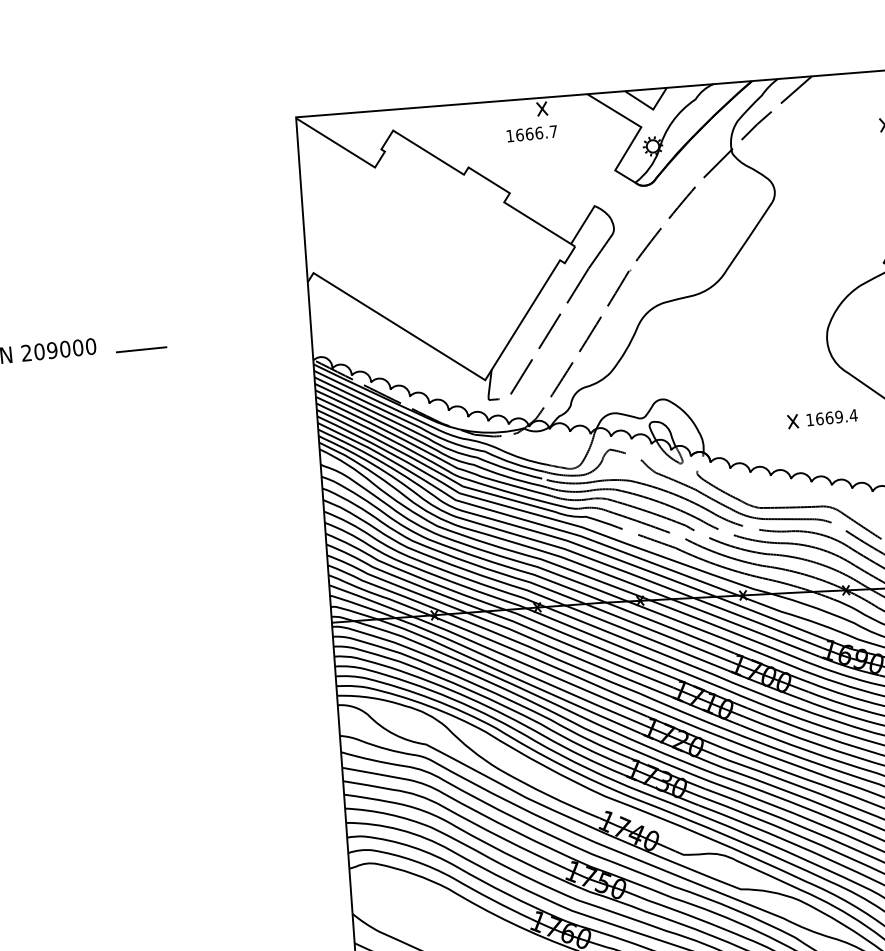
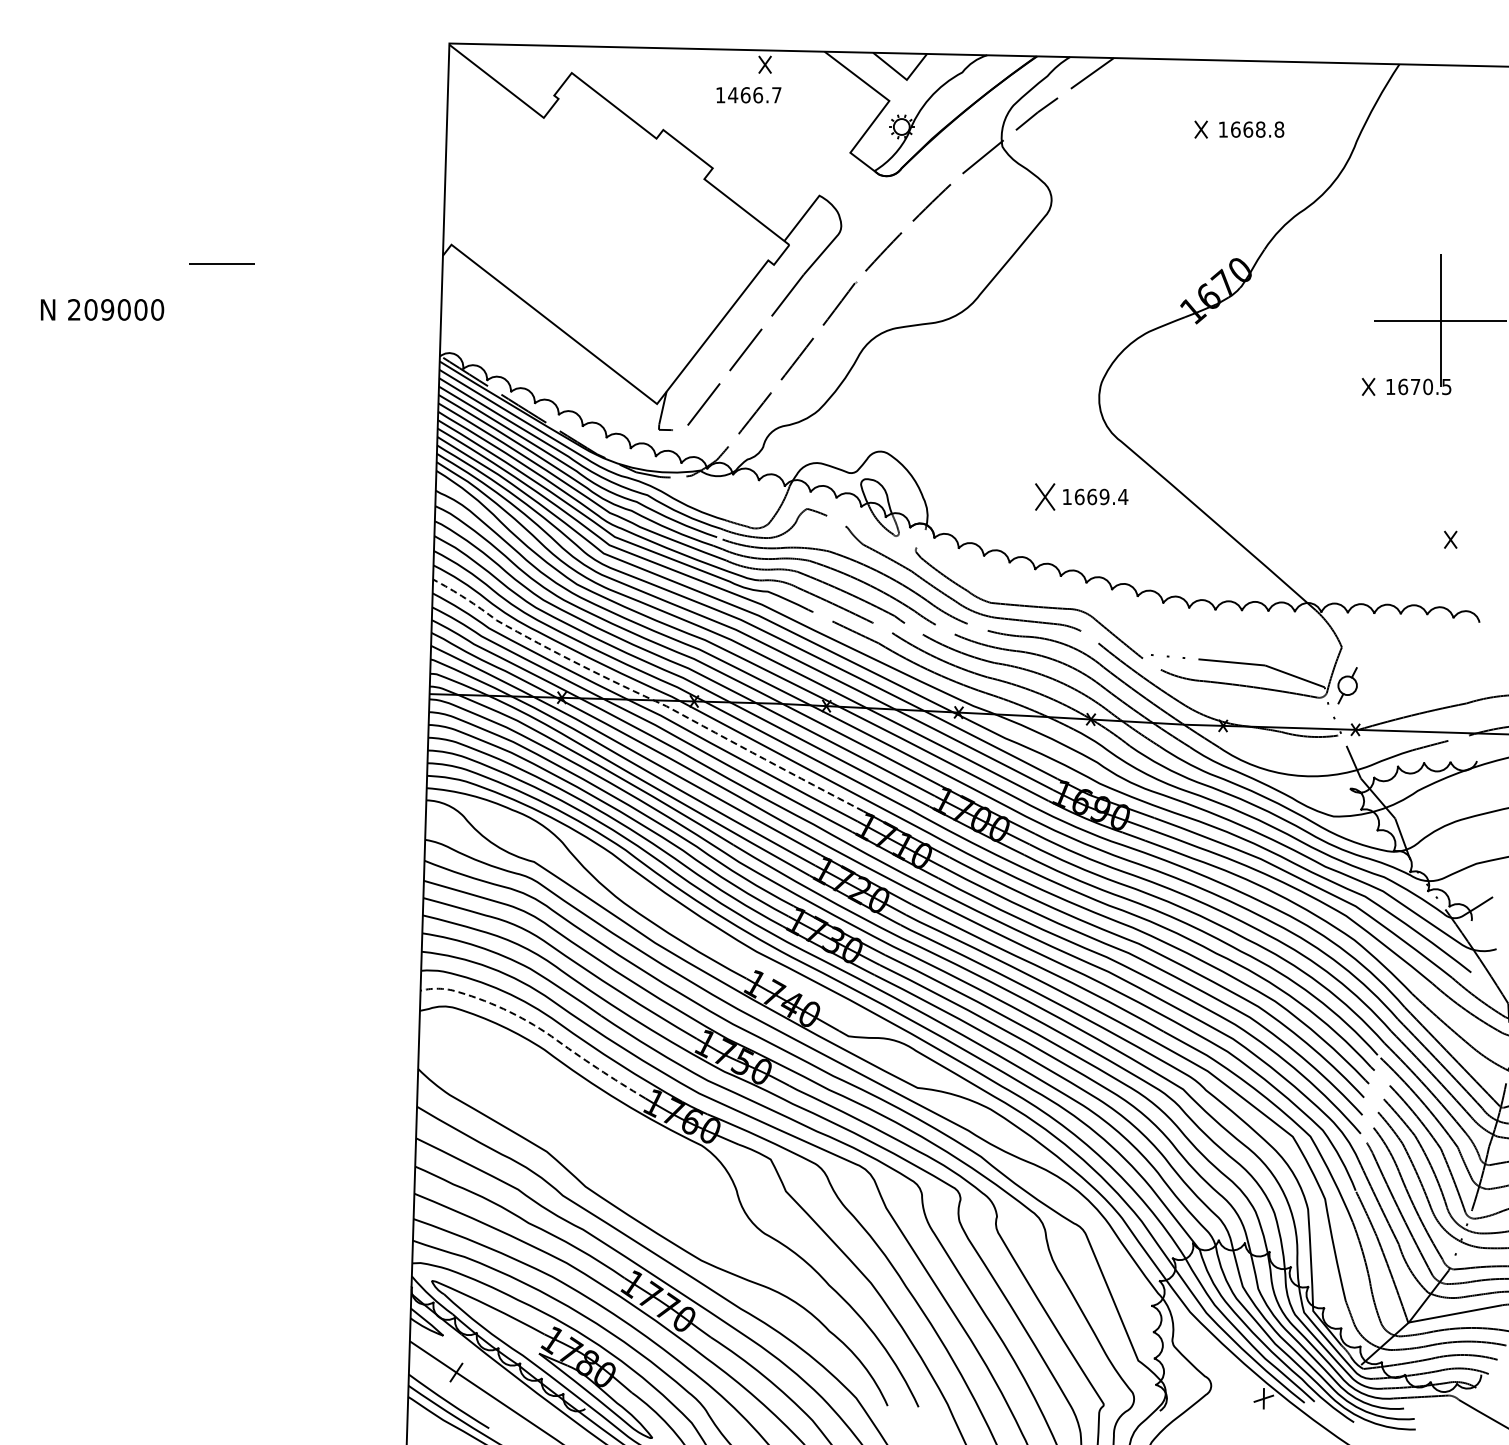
text: (520, 135) -> (733, 95), 1666.7 -> 1466.7
line: (141, 349) -> (221, 263), moved
part: (792, 421) -> (1044, 496), size x1.6
line: (498, 607) -> (644, 696), solid -> dashed
line: (441, 872) -> (537, 1027), solid -> dashed

